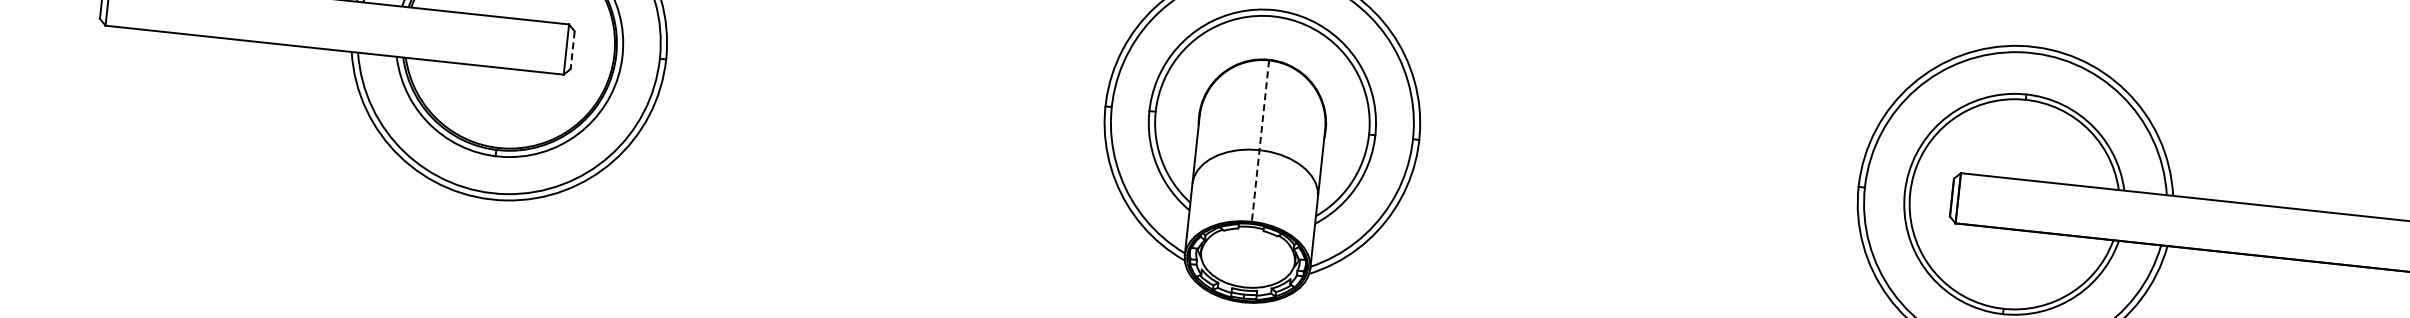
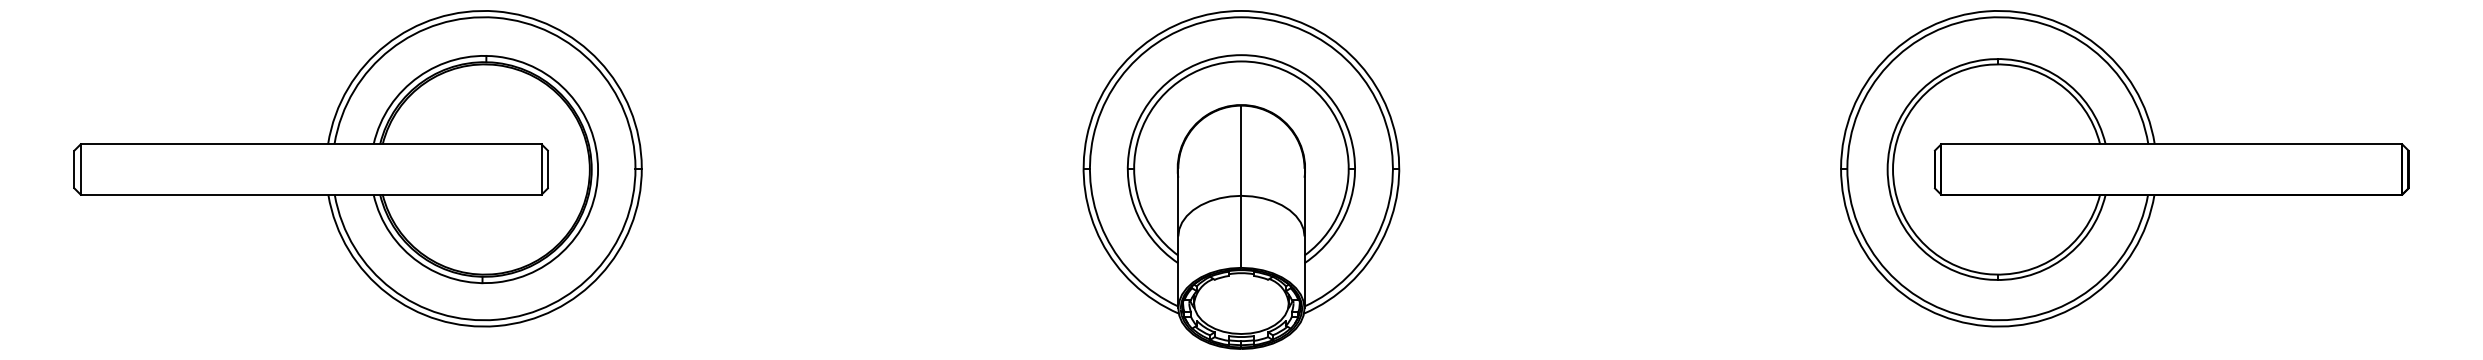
line: (572, 50) -> (547, 169), dashed -> solid
line: (1260, 141) -> (1241, 187), dashed -> solid

